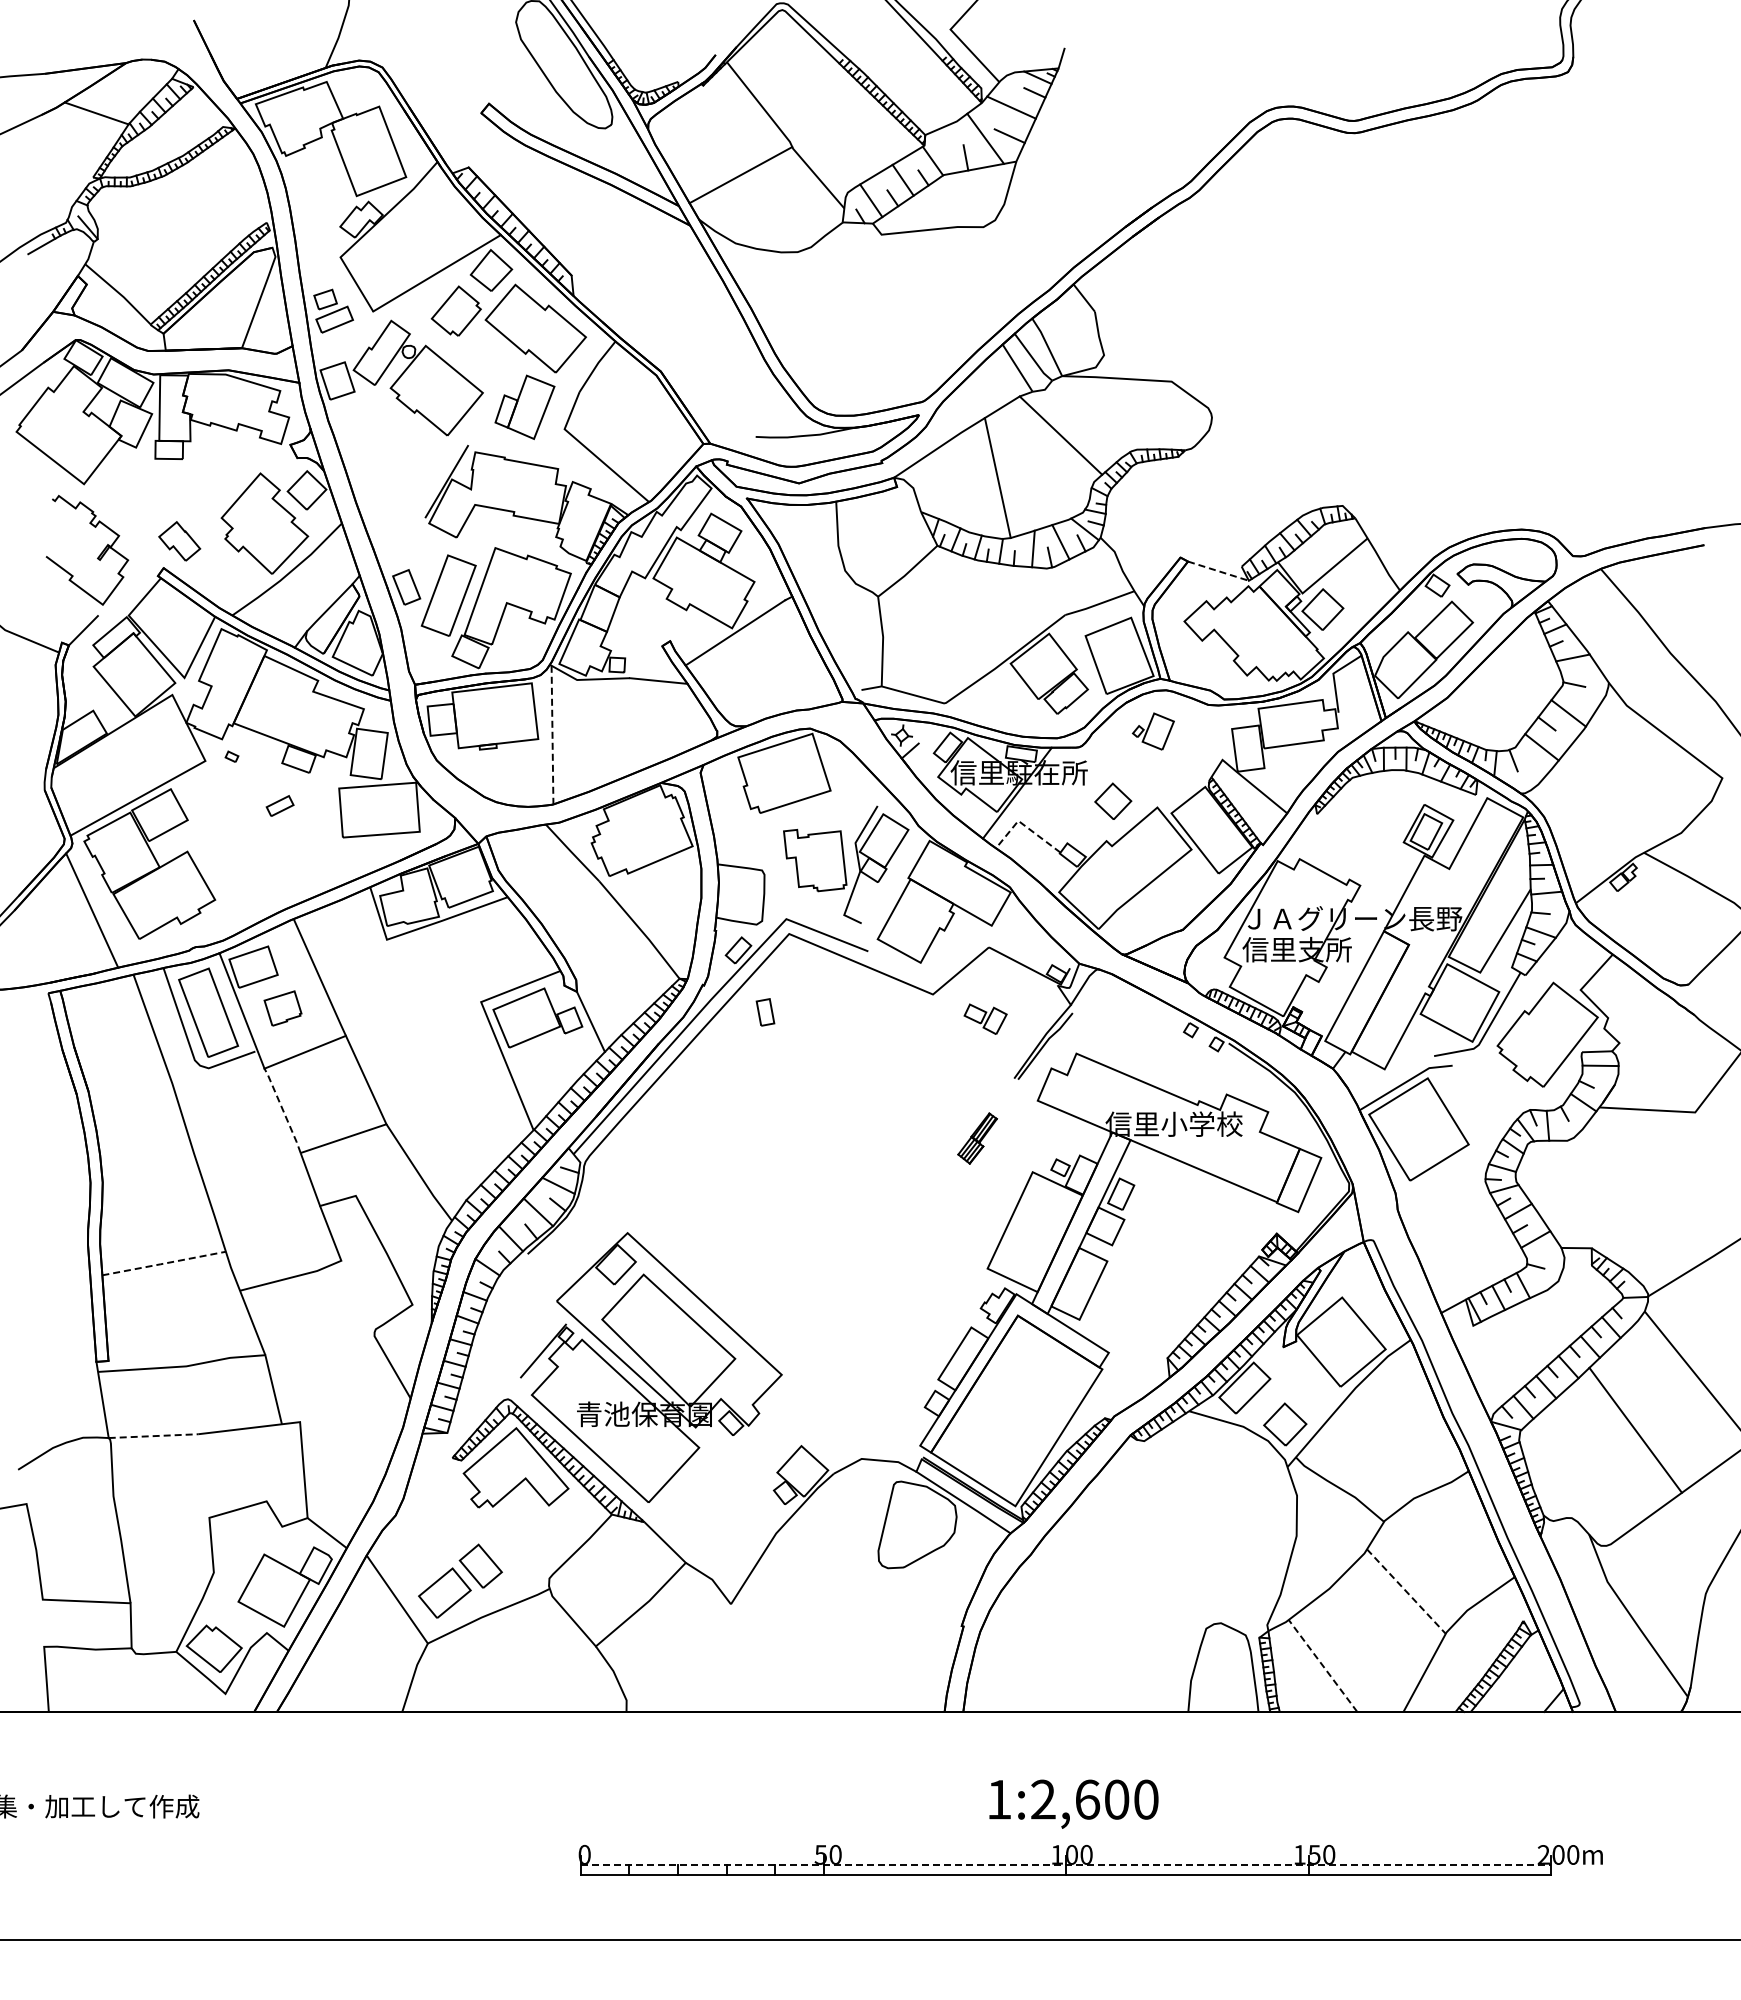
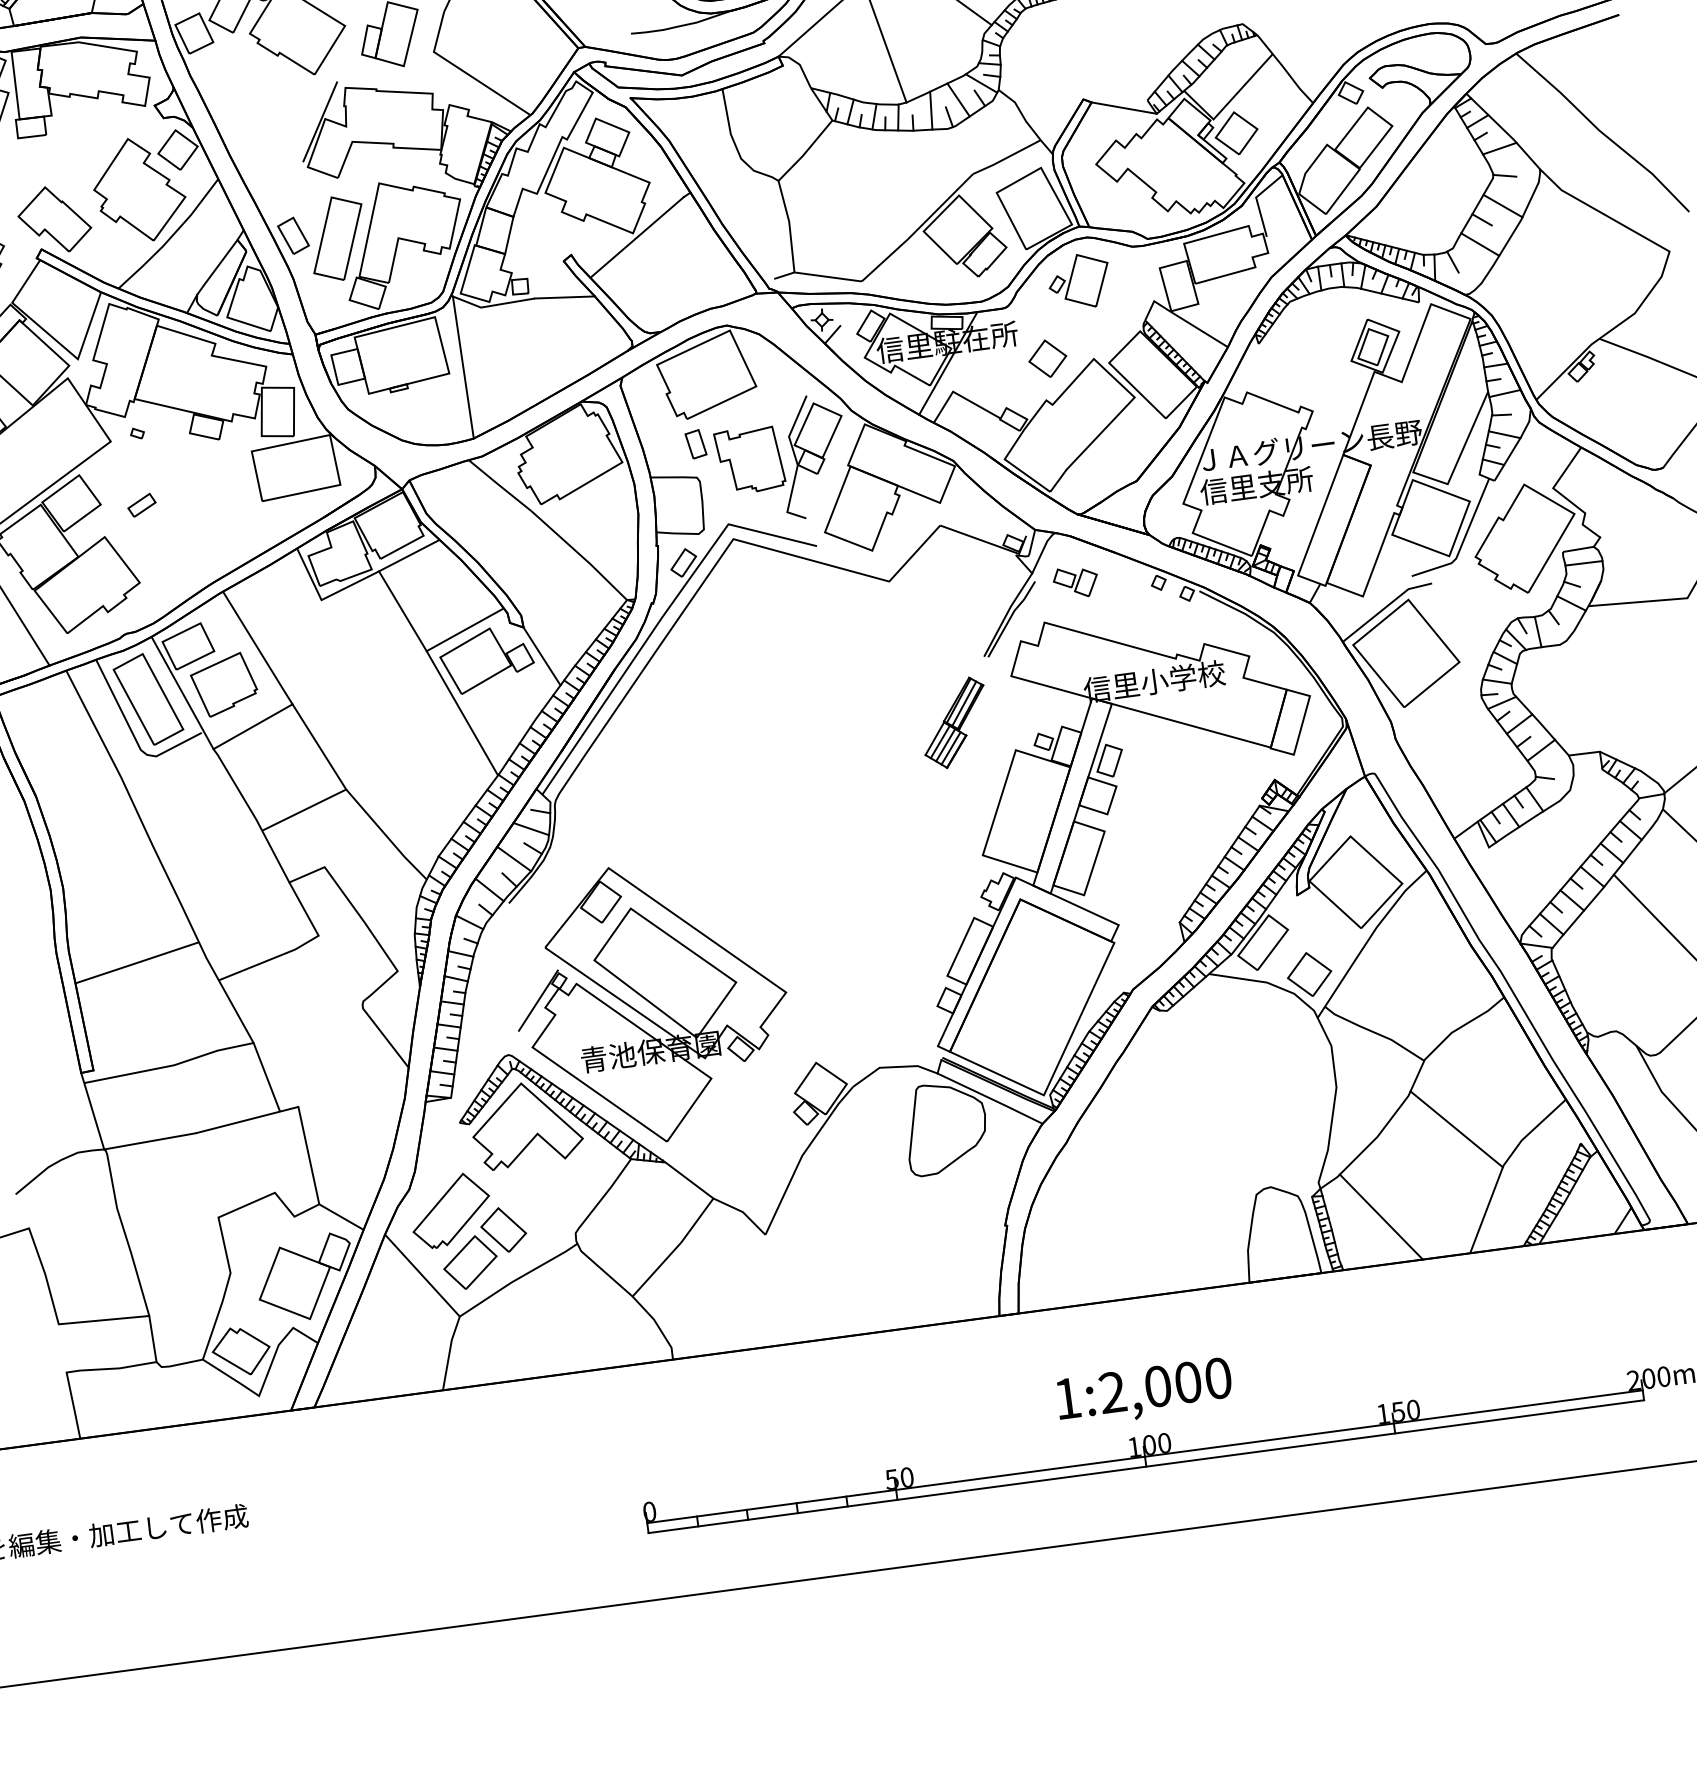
part: (179, 541) -> (54, 219), size x1.67
line: (1218, 571) -> (1124, 108), dashed -> solid
part: (1153, 731) -> (1079, 281), size x1.43
line: (552, 735) -> (463, 367), dashed -> solid
part: (279, 805) -> (141, 504), moved
line: (1024, 825) -> (959, 395), dashed -> solid
line: (463, 960) -> (402, 610), added
part: (282, 1008) -> (223, 684), size x1.67
part: (765, 1012) -> (696, 444), moved
part: (985, 1018) -> (1075, 581), moved
line: (283, 1110) -> (238, 789), dashed -> solid
part: (977, 1138) -> (954, 723), size x1.67
line: (163, 1263) -> (136, 962), dashed -> solid
line: (153, 1436) -> (149, 1141), dashed -> solid
part: (432, 1540) -> (450, 1210), added
line: (1406, 1591) -> (1456, 1129), dashed -> solid
line: (1322, 1665) -> (1380, 1216), dashed -> solid
text: (1087, 1799) -> (1157, 1386), 1:2,600 -> 1:2,000
line: (1066, 1865) -> (1145, 1456), dashed -> solid

